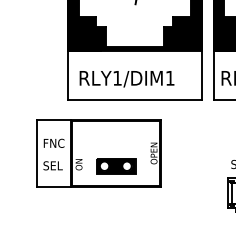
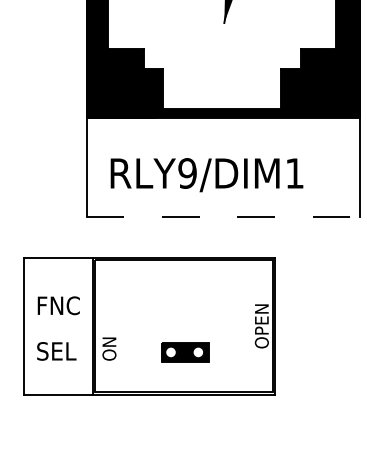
text: (117, 77) -> (187, 171), RLY1/DIM1 -> RLY9/DIM1
line: (135, 99) -> (224, 216), solid -> dashed
part: (116, 166) -> (185, 352), size x0.6

